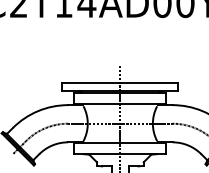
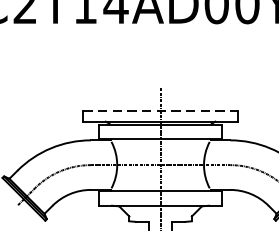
line: (120, 82) -> (160, 110), solid -> dashed

